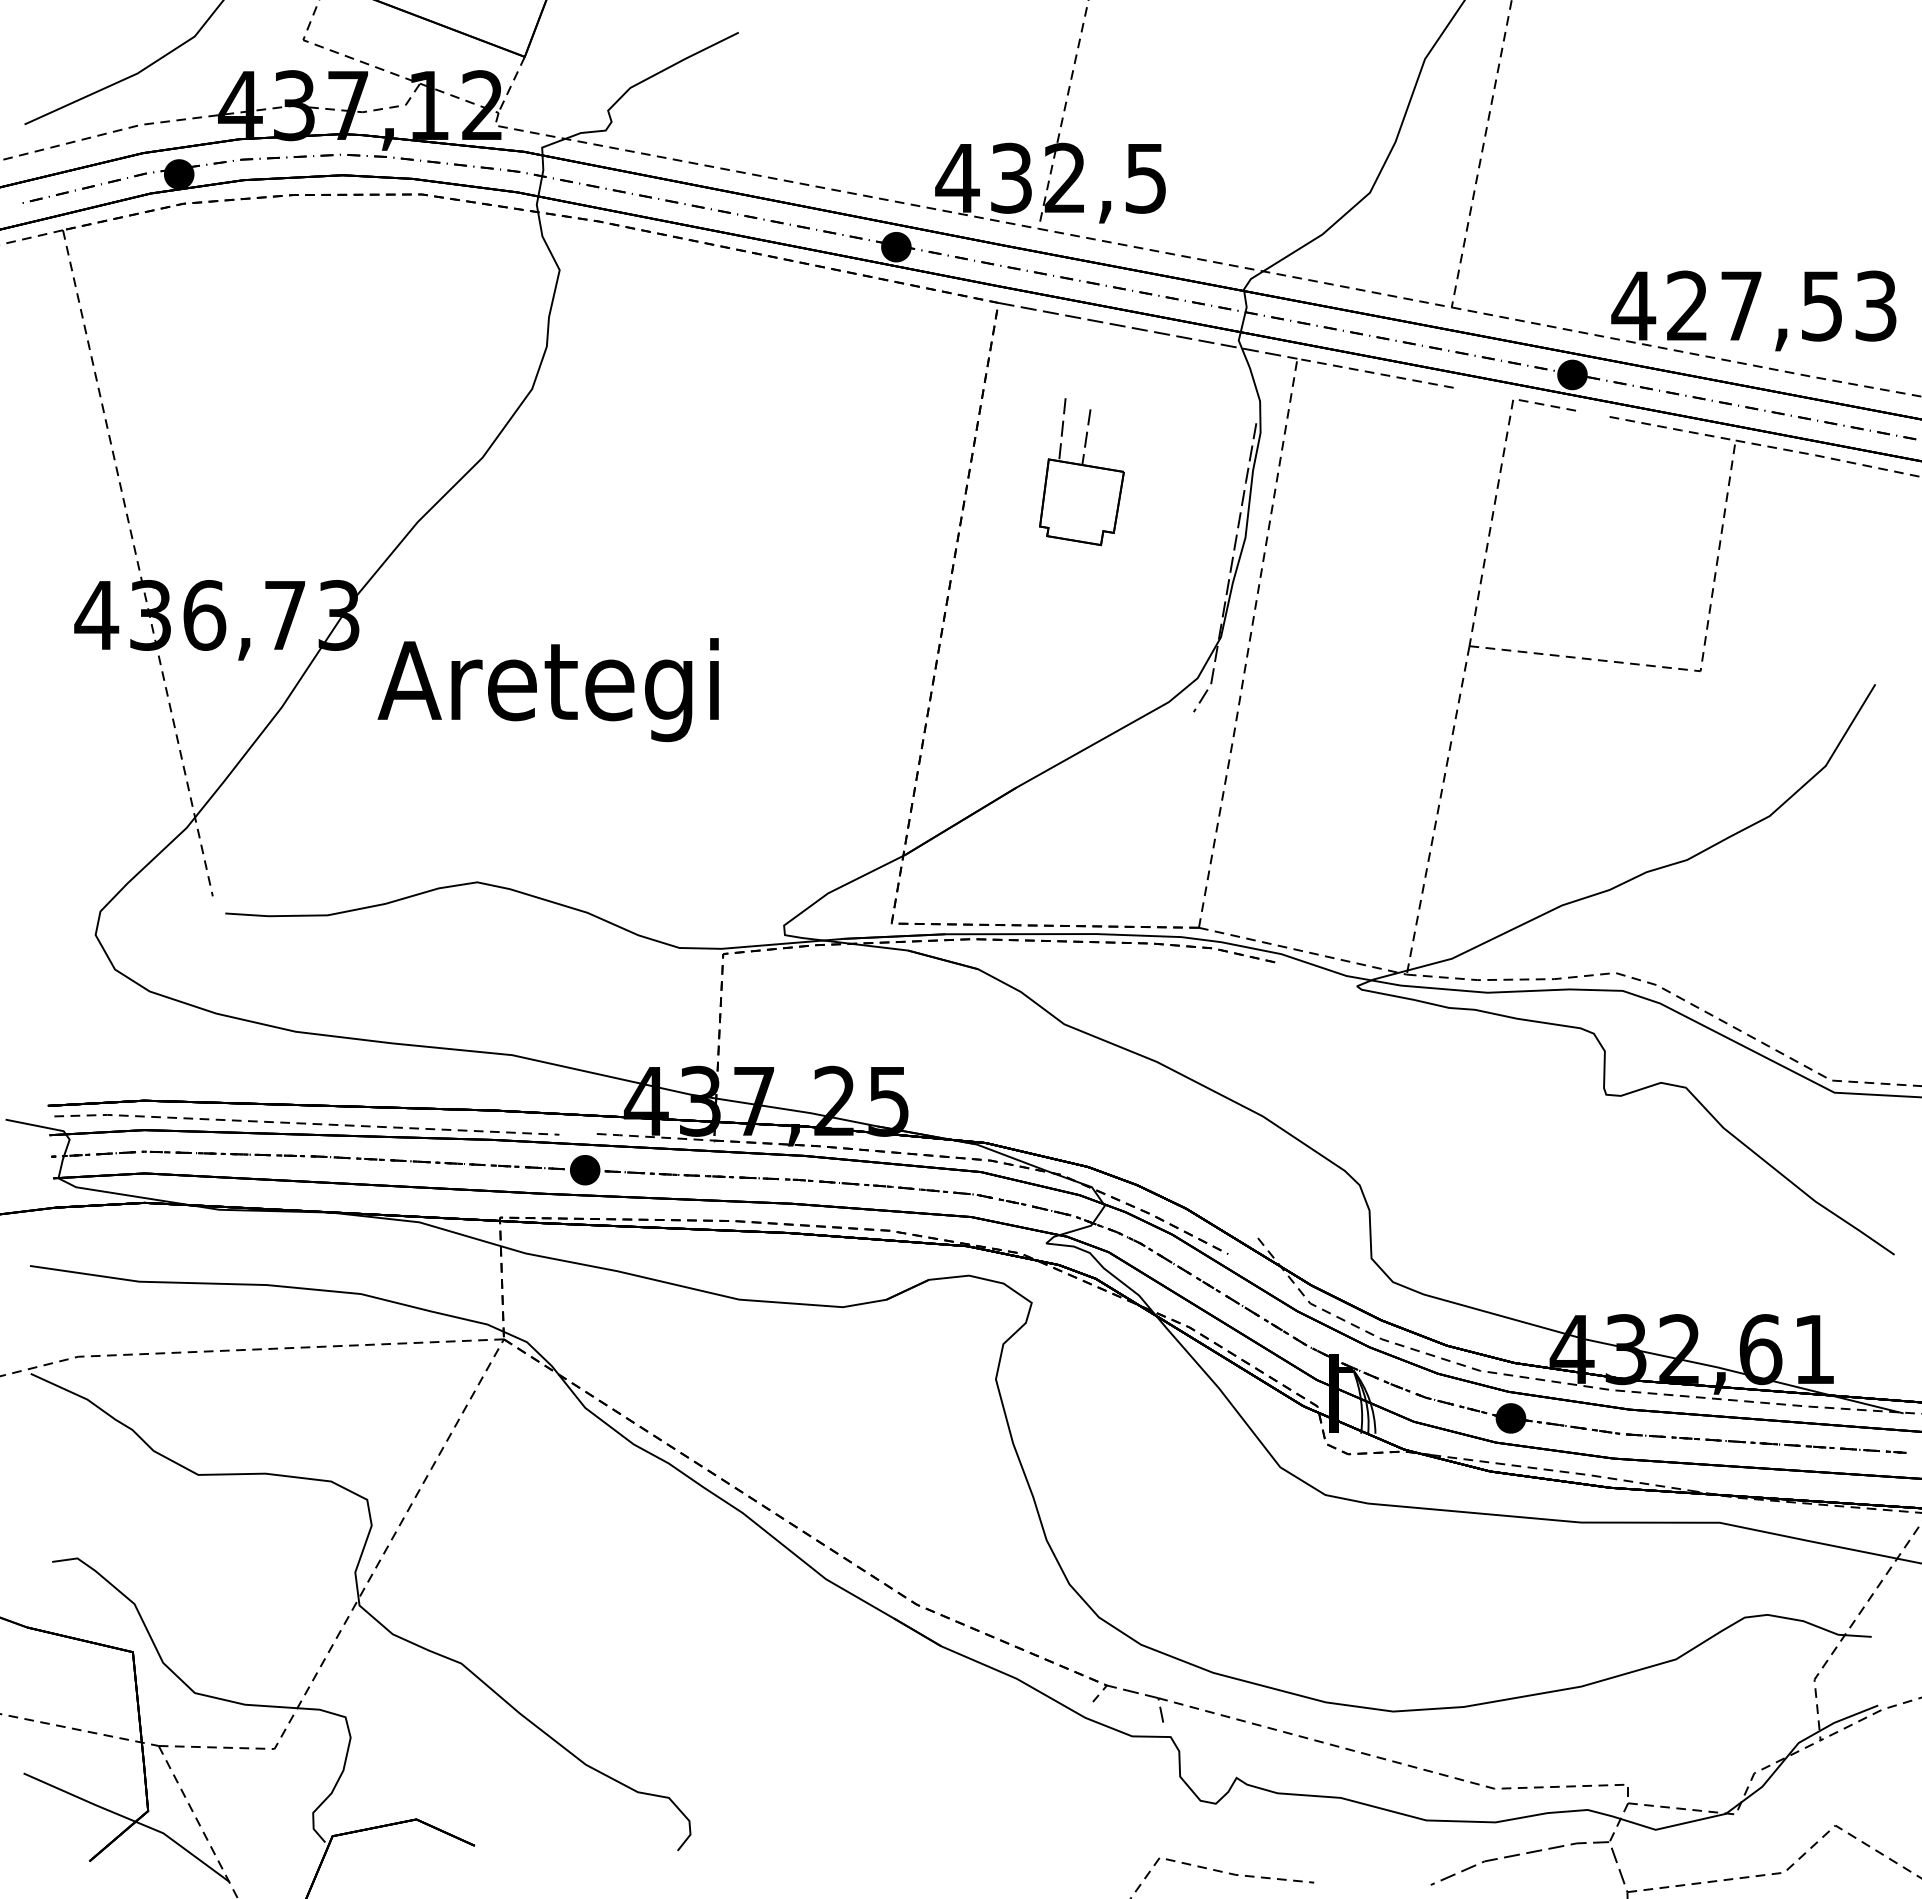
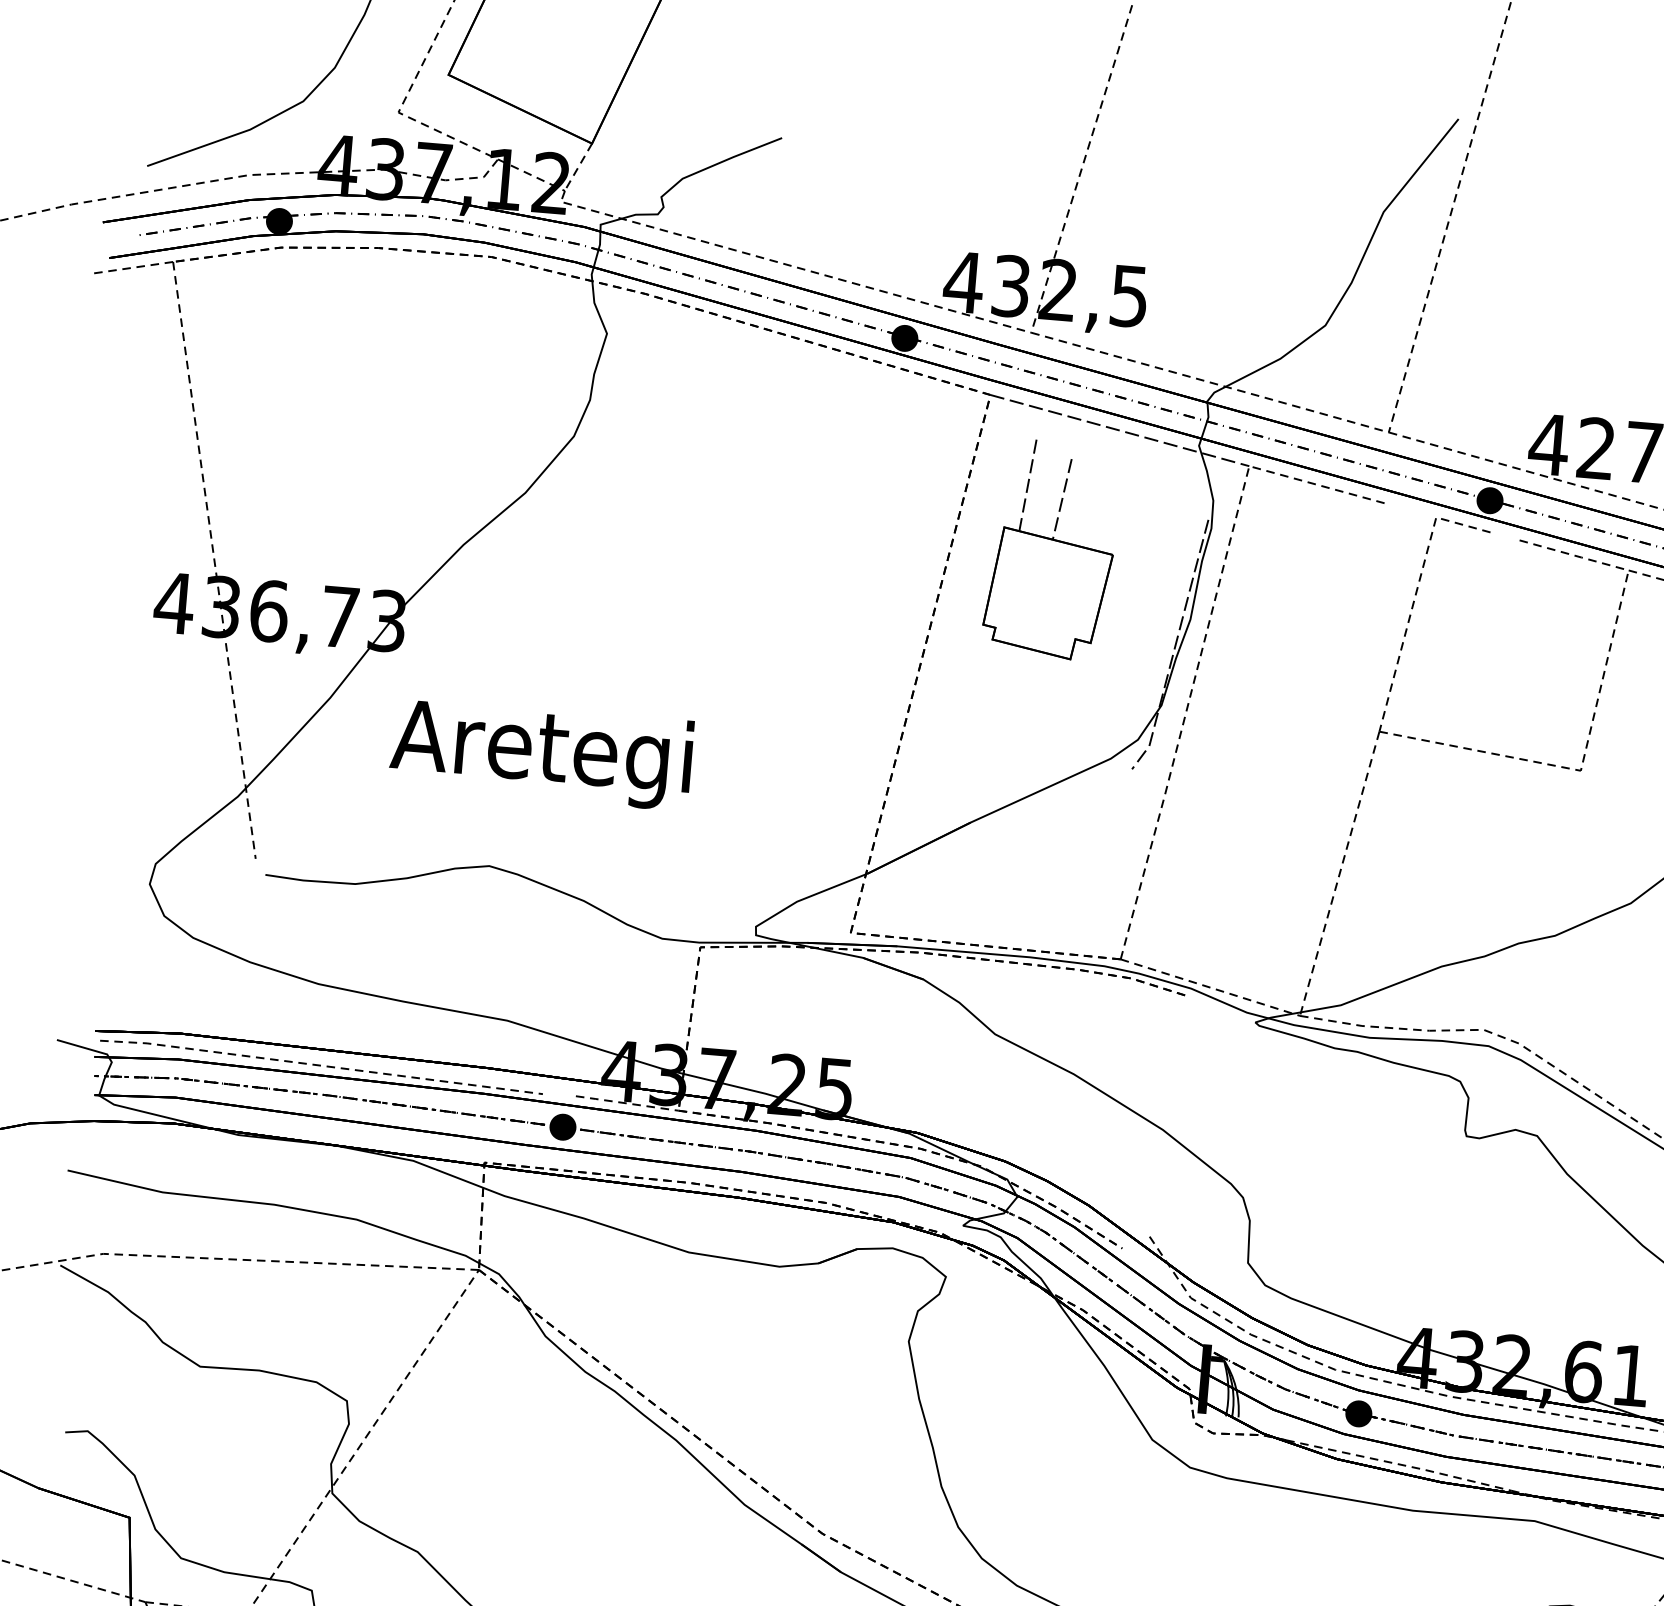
part: (1081, 471) -> (1051, 549), size x1.67
text: (547, 690) -> (540, 754), moved

